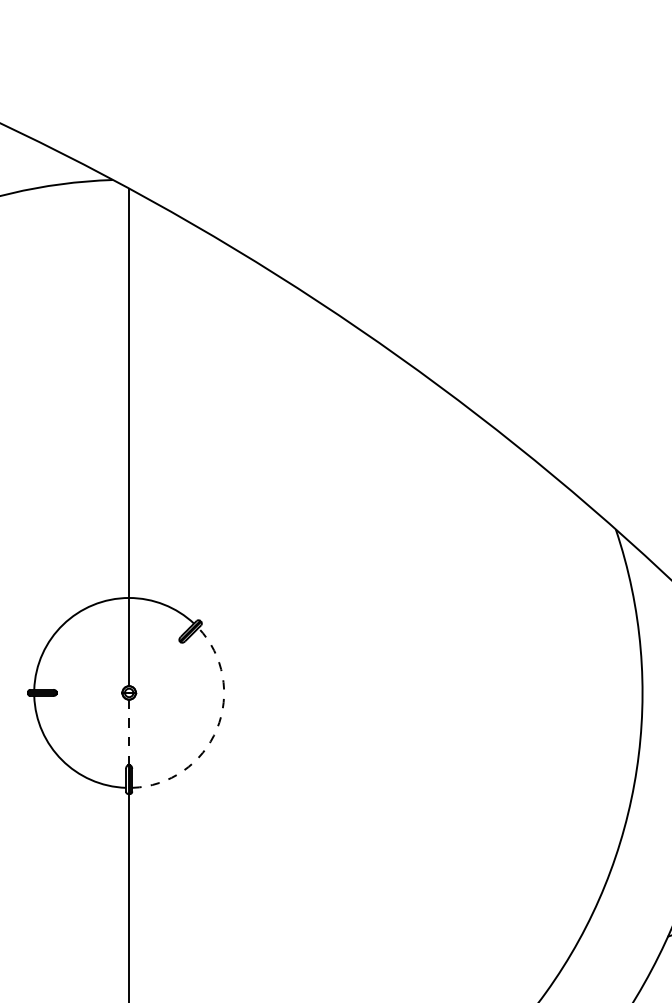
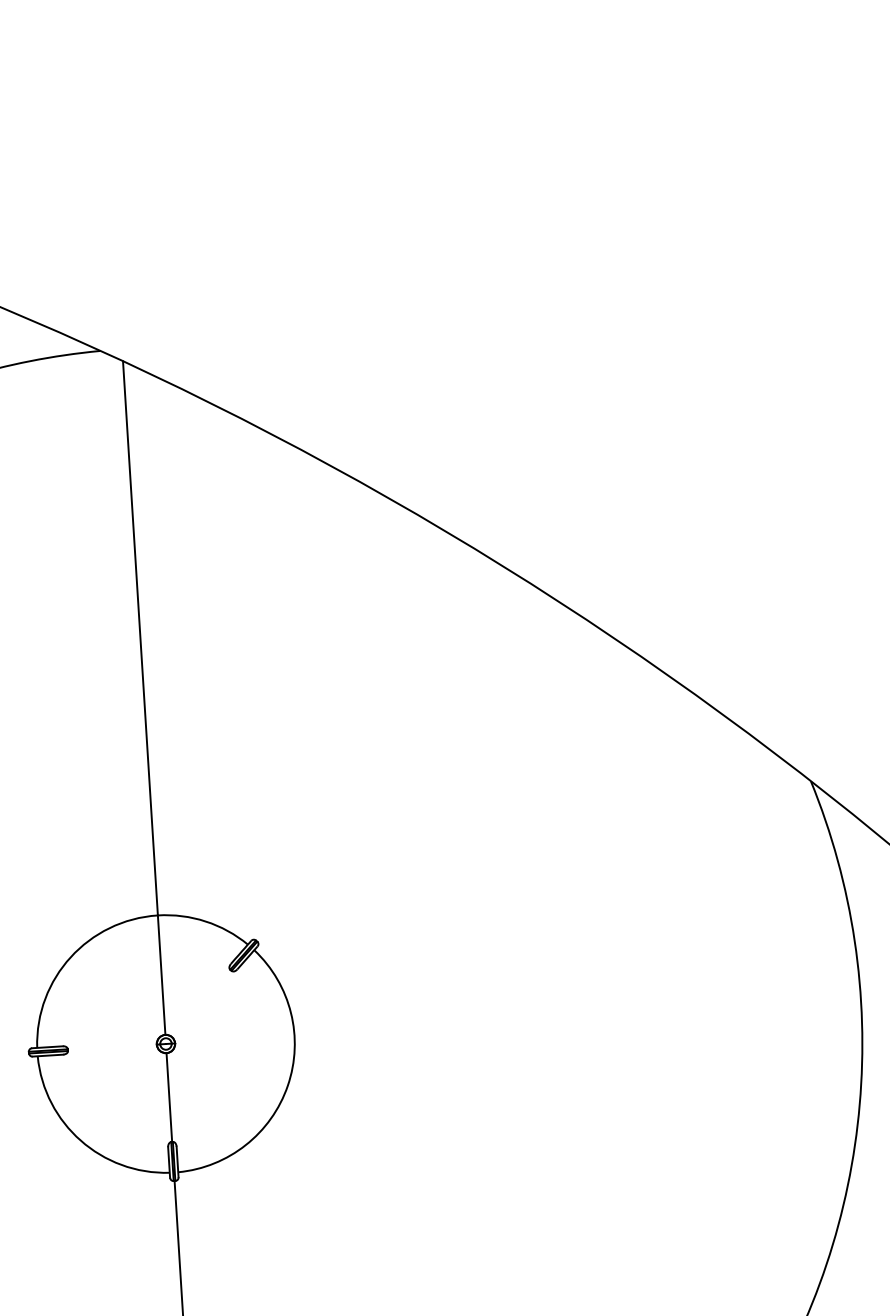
arc: (216, 729) -> (287, 1086), dashed -> solid
line: (129, 732) -> (169, 1097), dashed -> solid

